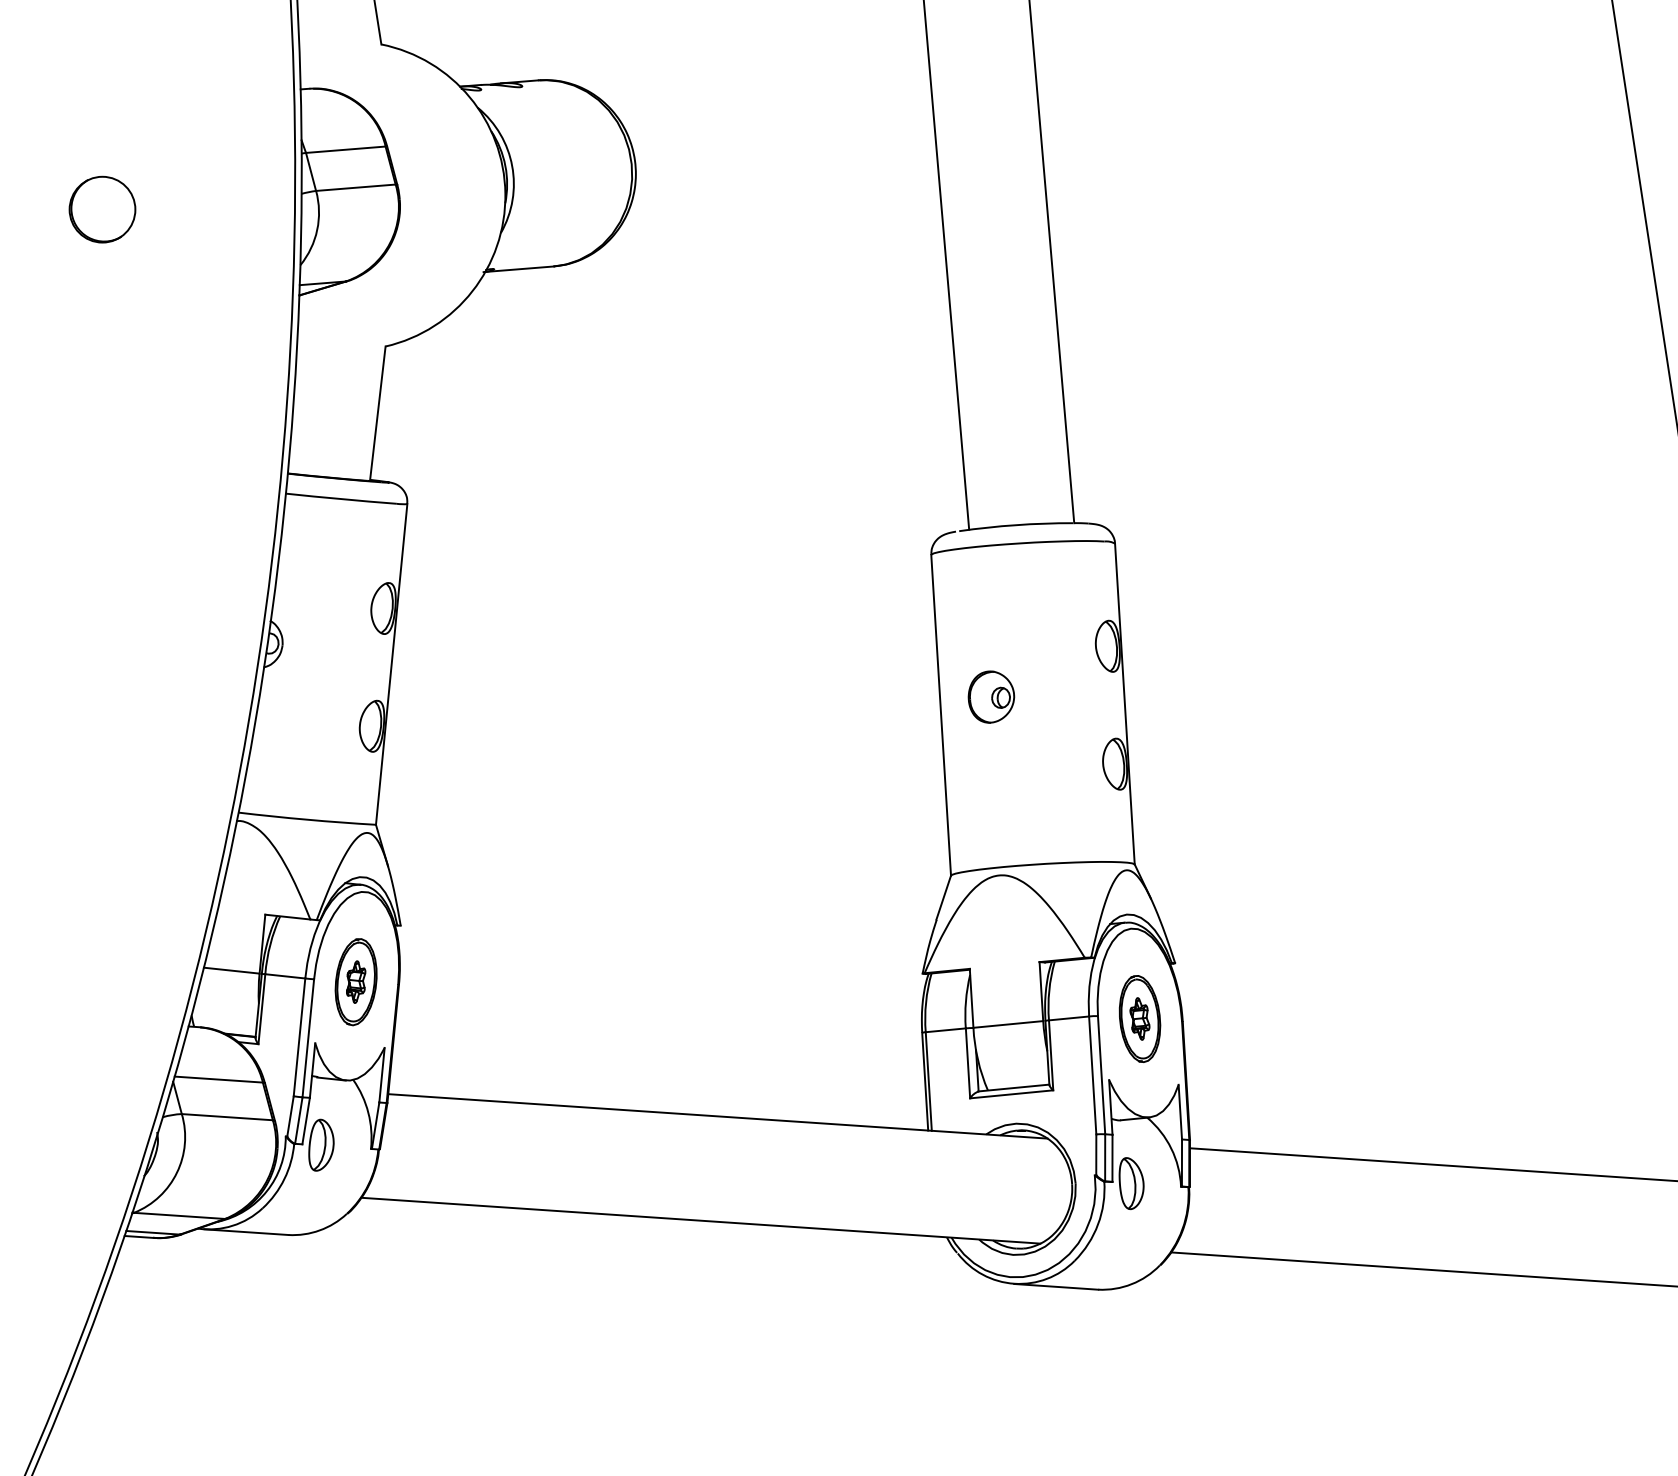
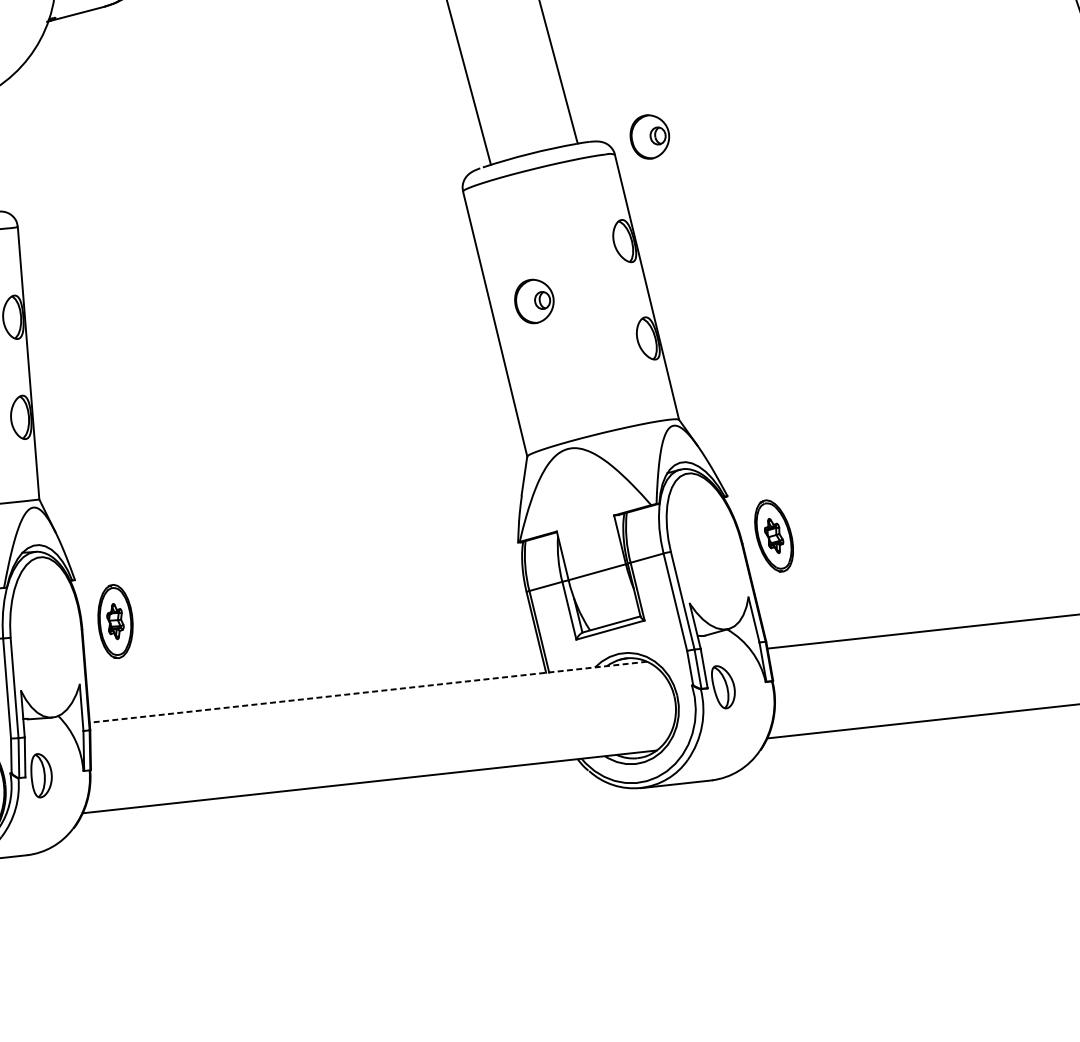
part: (1159, 529) -> (649, 136), added
part: (355, 982) -> (115, 621), moved
part: (1139, 1018) -> (773, 535), moved
line: (717, 1116) -> (368, 692), solid -> dashed

